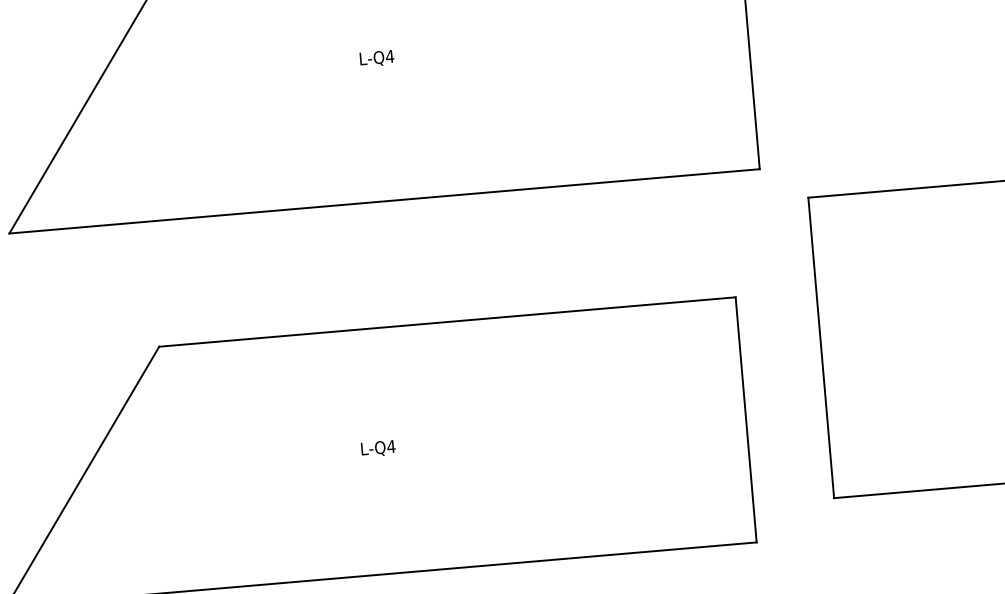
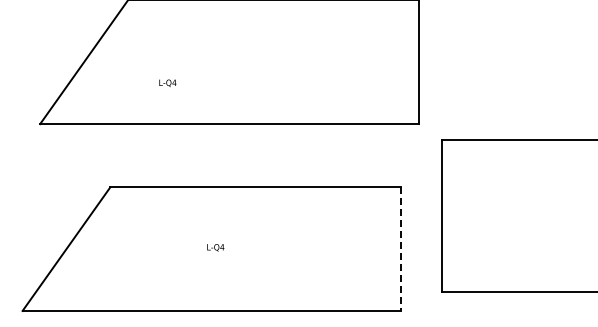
text: (376, 59) -> (167, 83), moved
line: (746, 420) -> (401, 249), solid -> dashed

